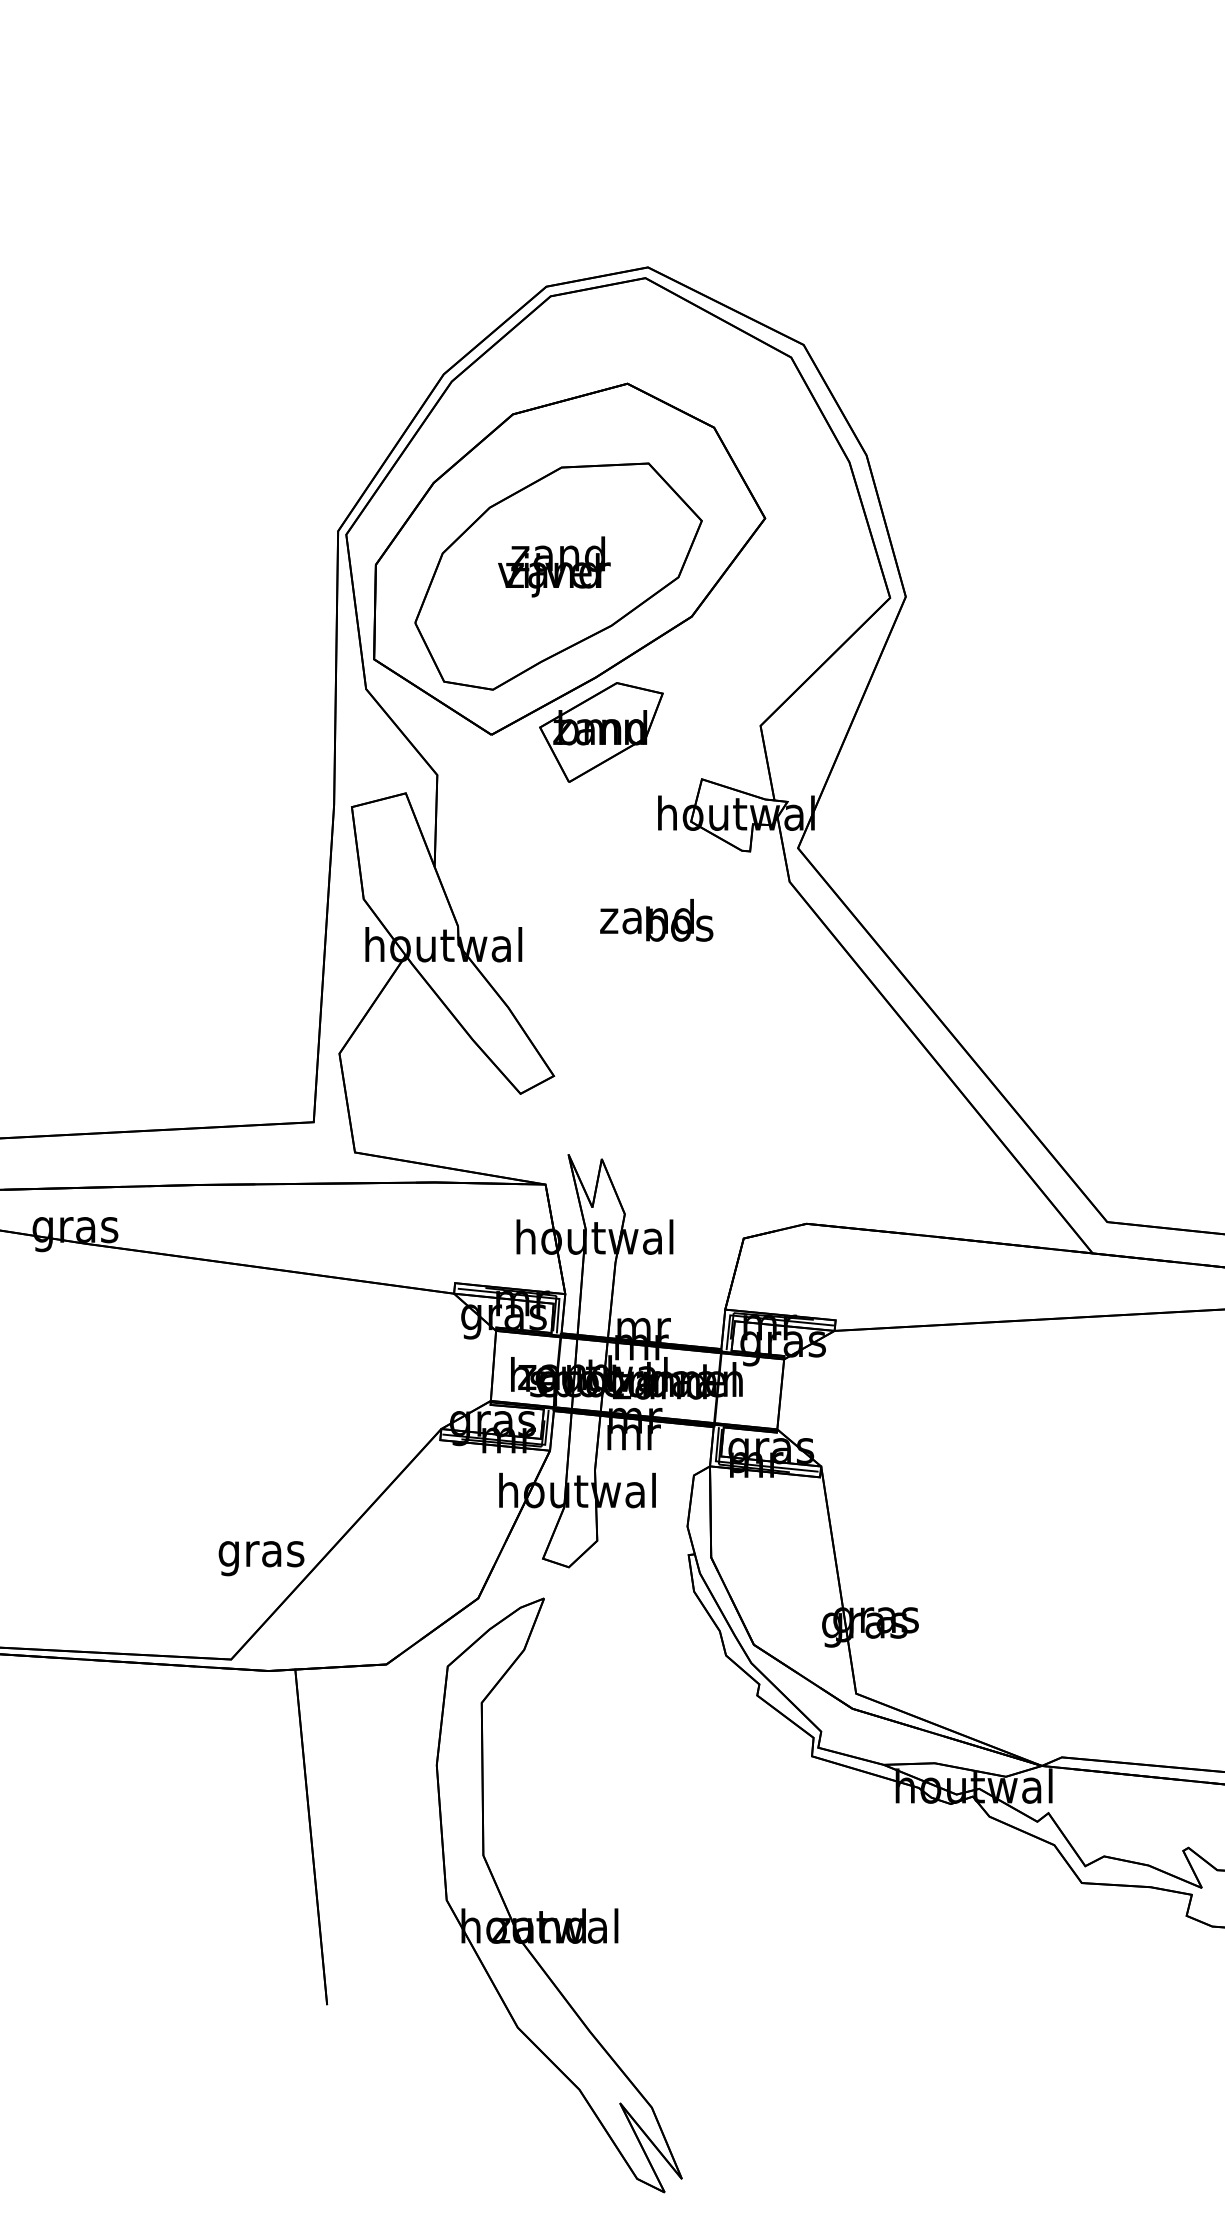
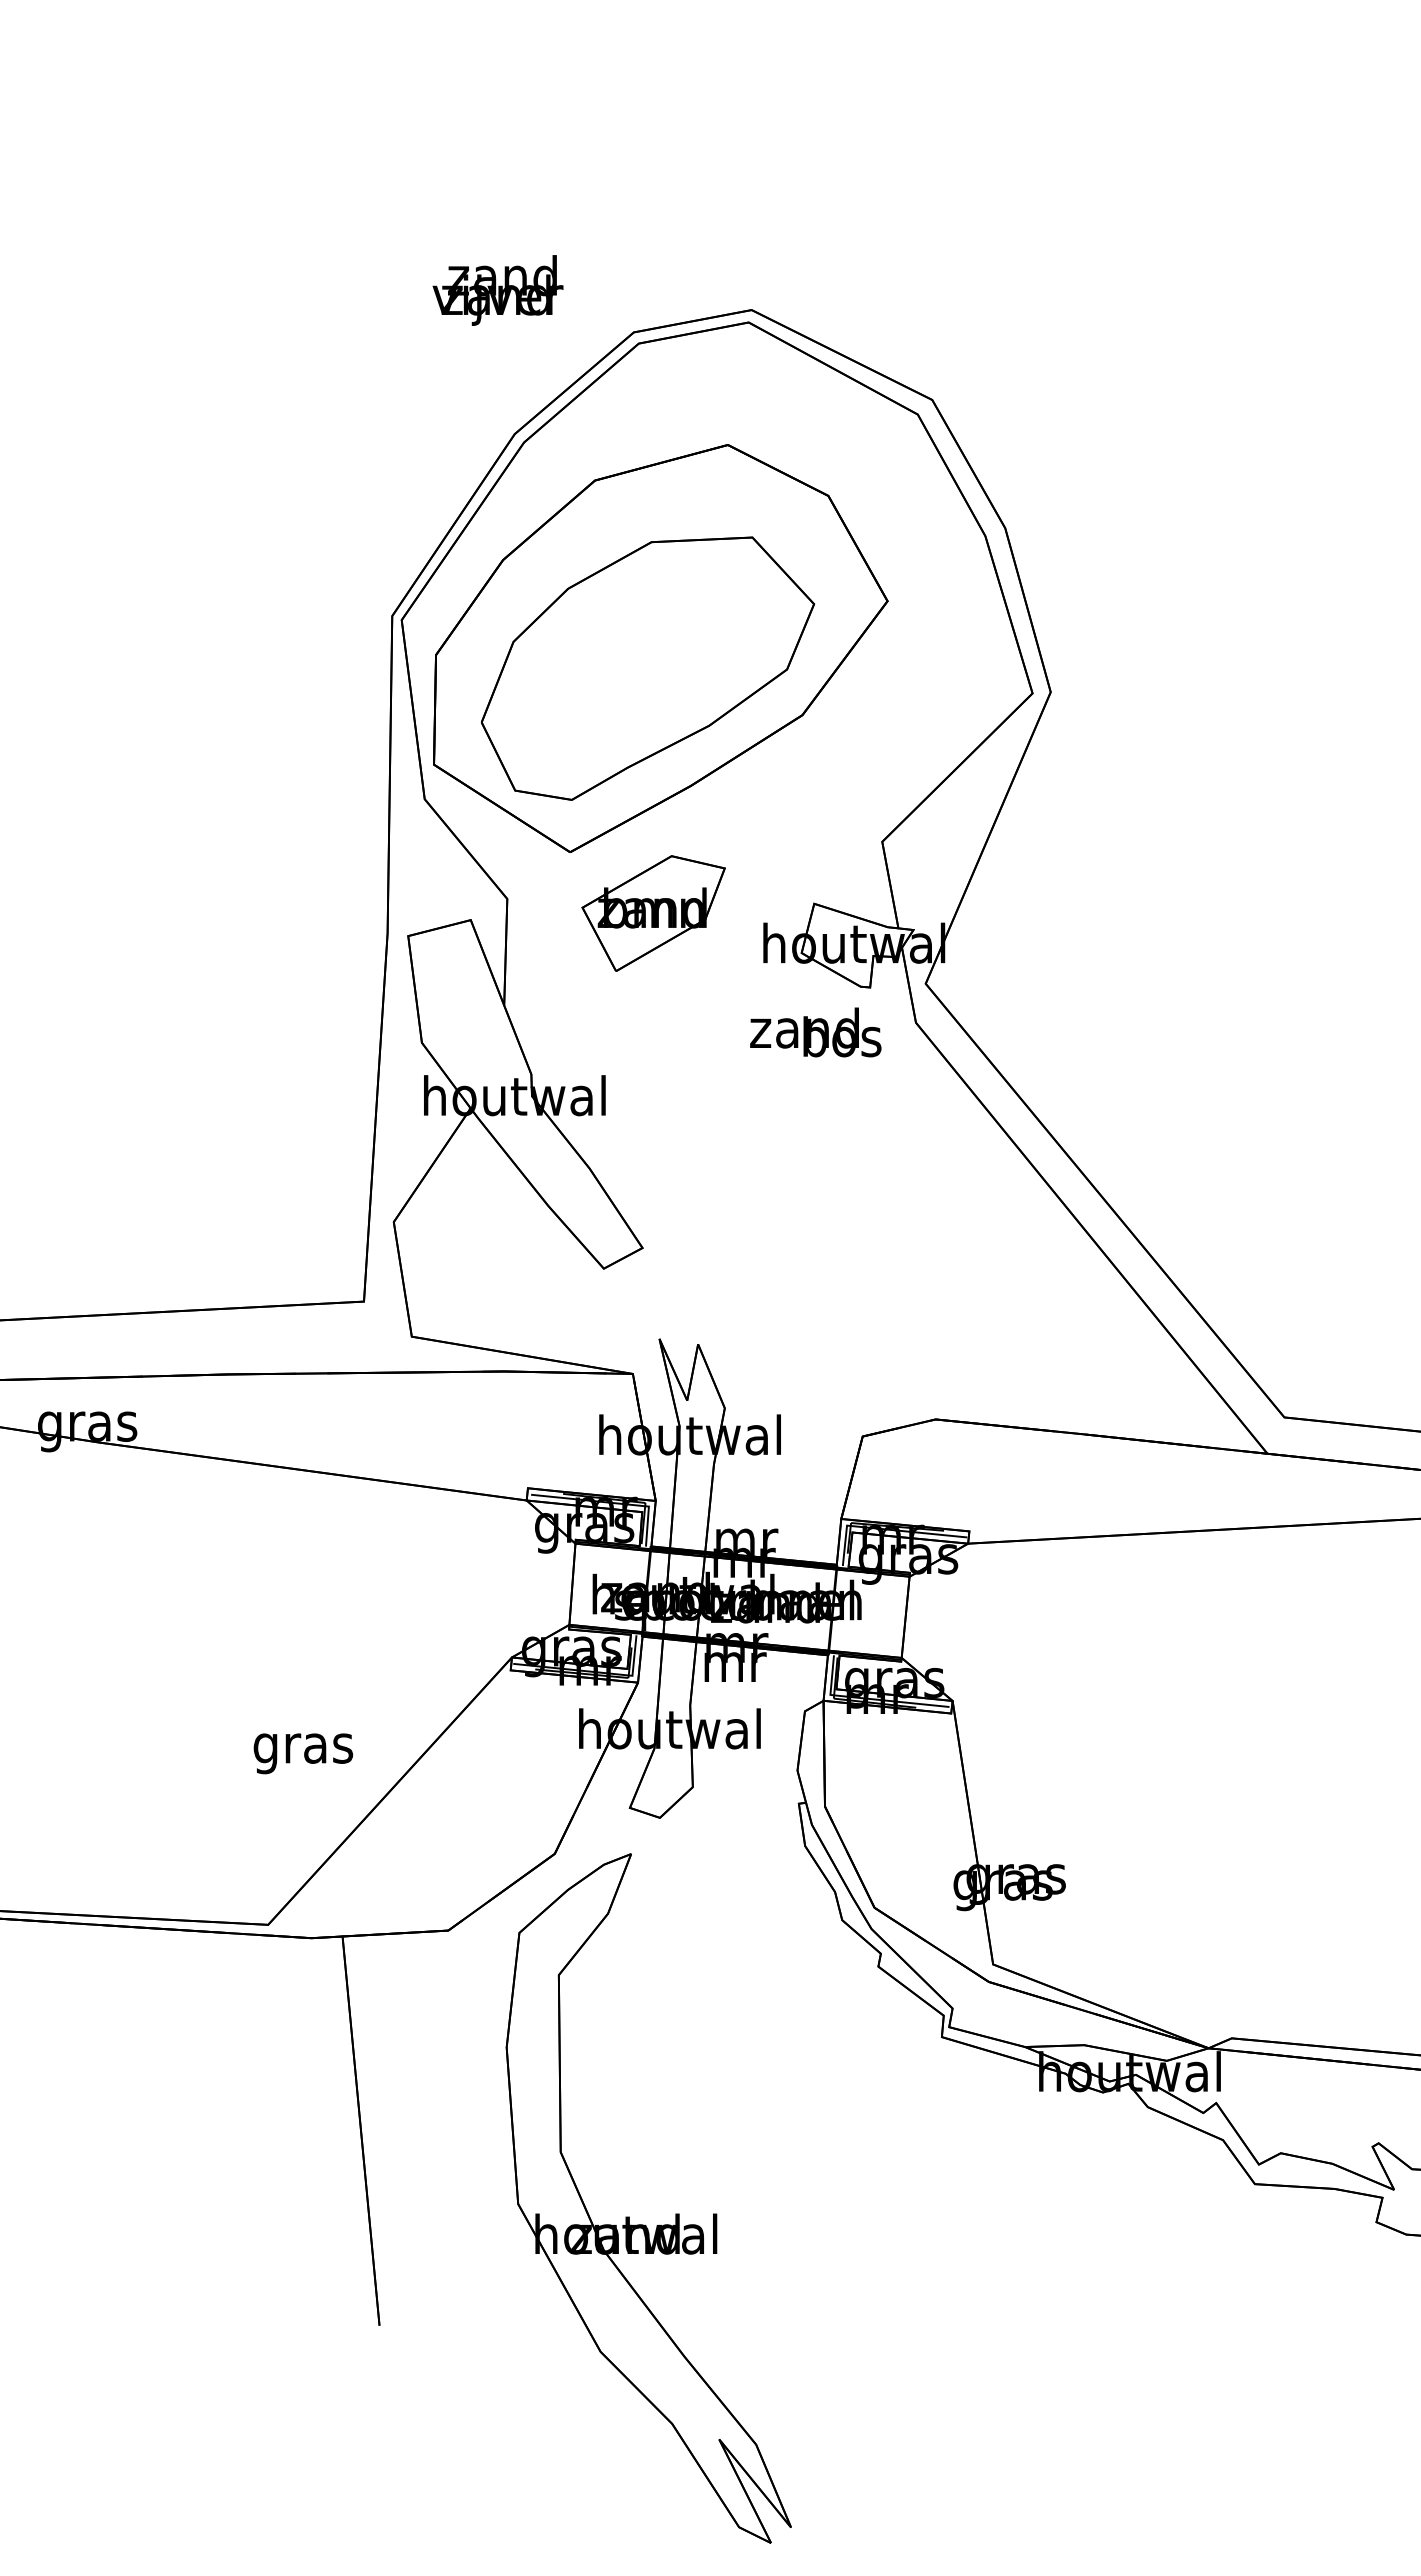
text: (553, 566) -> (497, 290), moved
part: (601, 732) -> (653, 913), moved
text: (656, 920) -> (815, 1032), moved
text: (261, 1558) -> (303, 1753), moved

